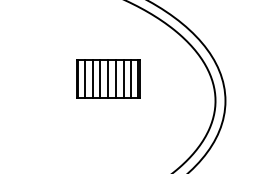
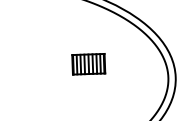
part: (108, 78) -> (88, 63), size x0.7

